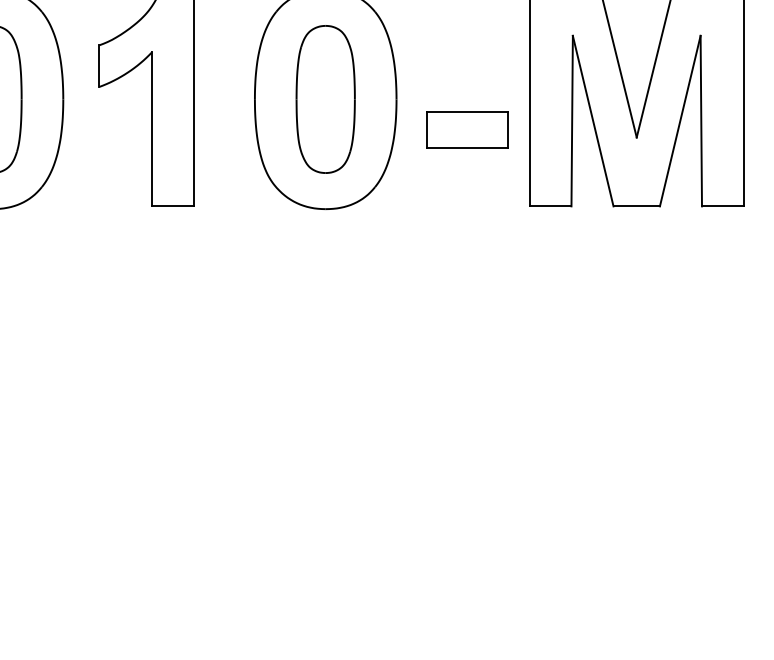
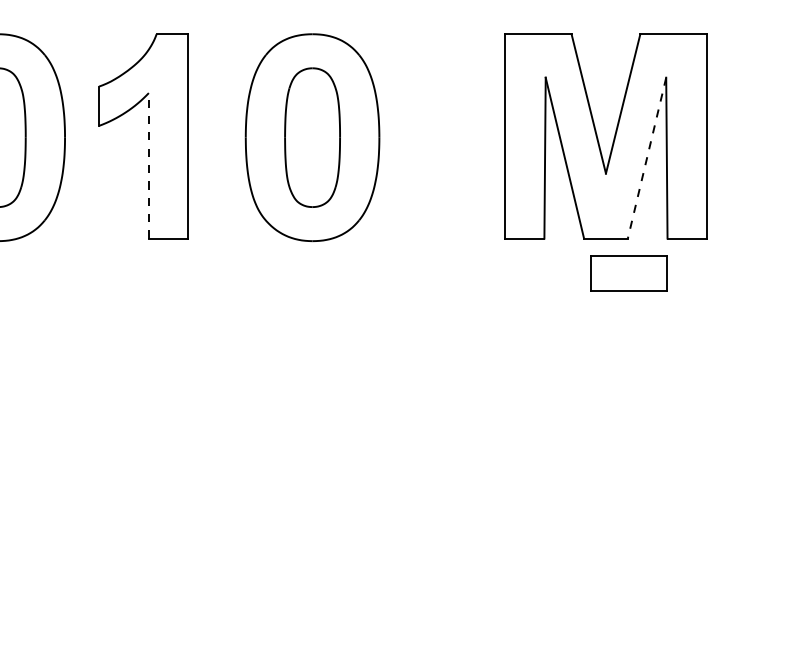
line: (680, 121) -> (647, 158), solid -> dashed
line: (151, 128) -> (148, 165), solid -> dashed
part: (466, 130) -> (628, 273), moved

